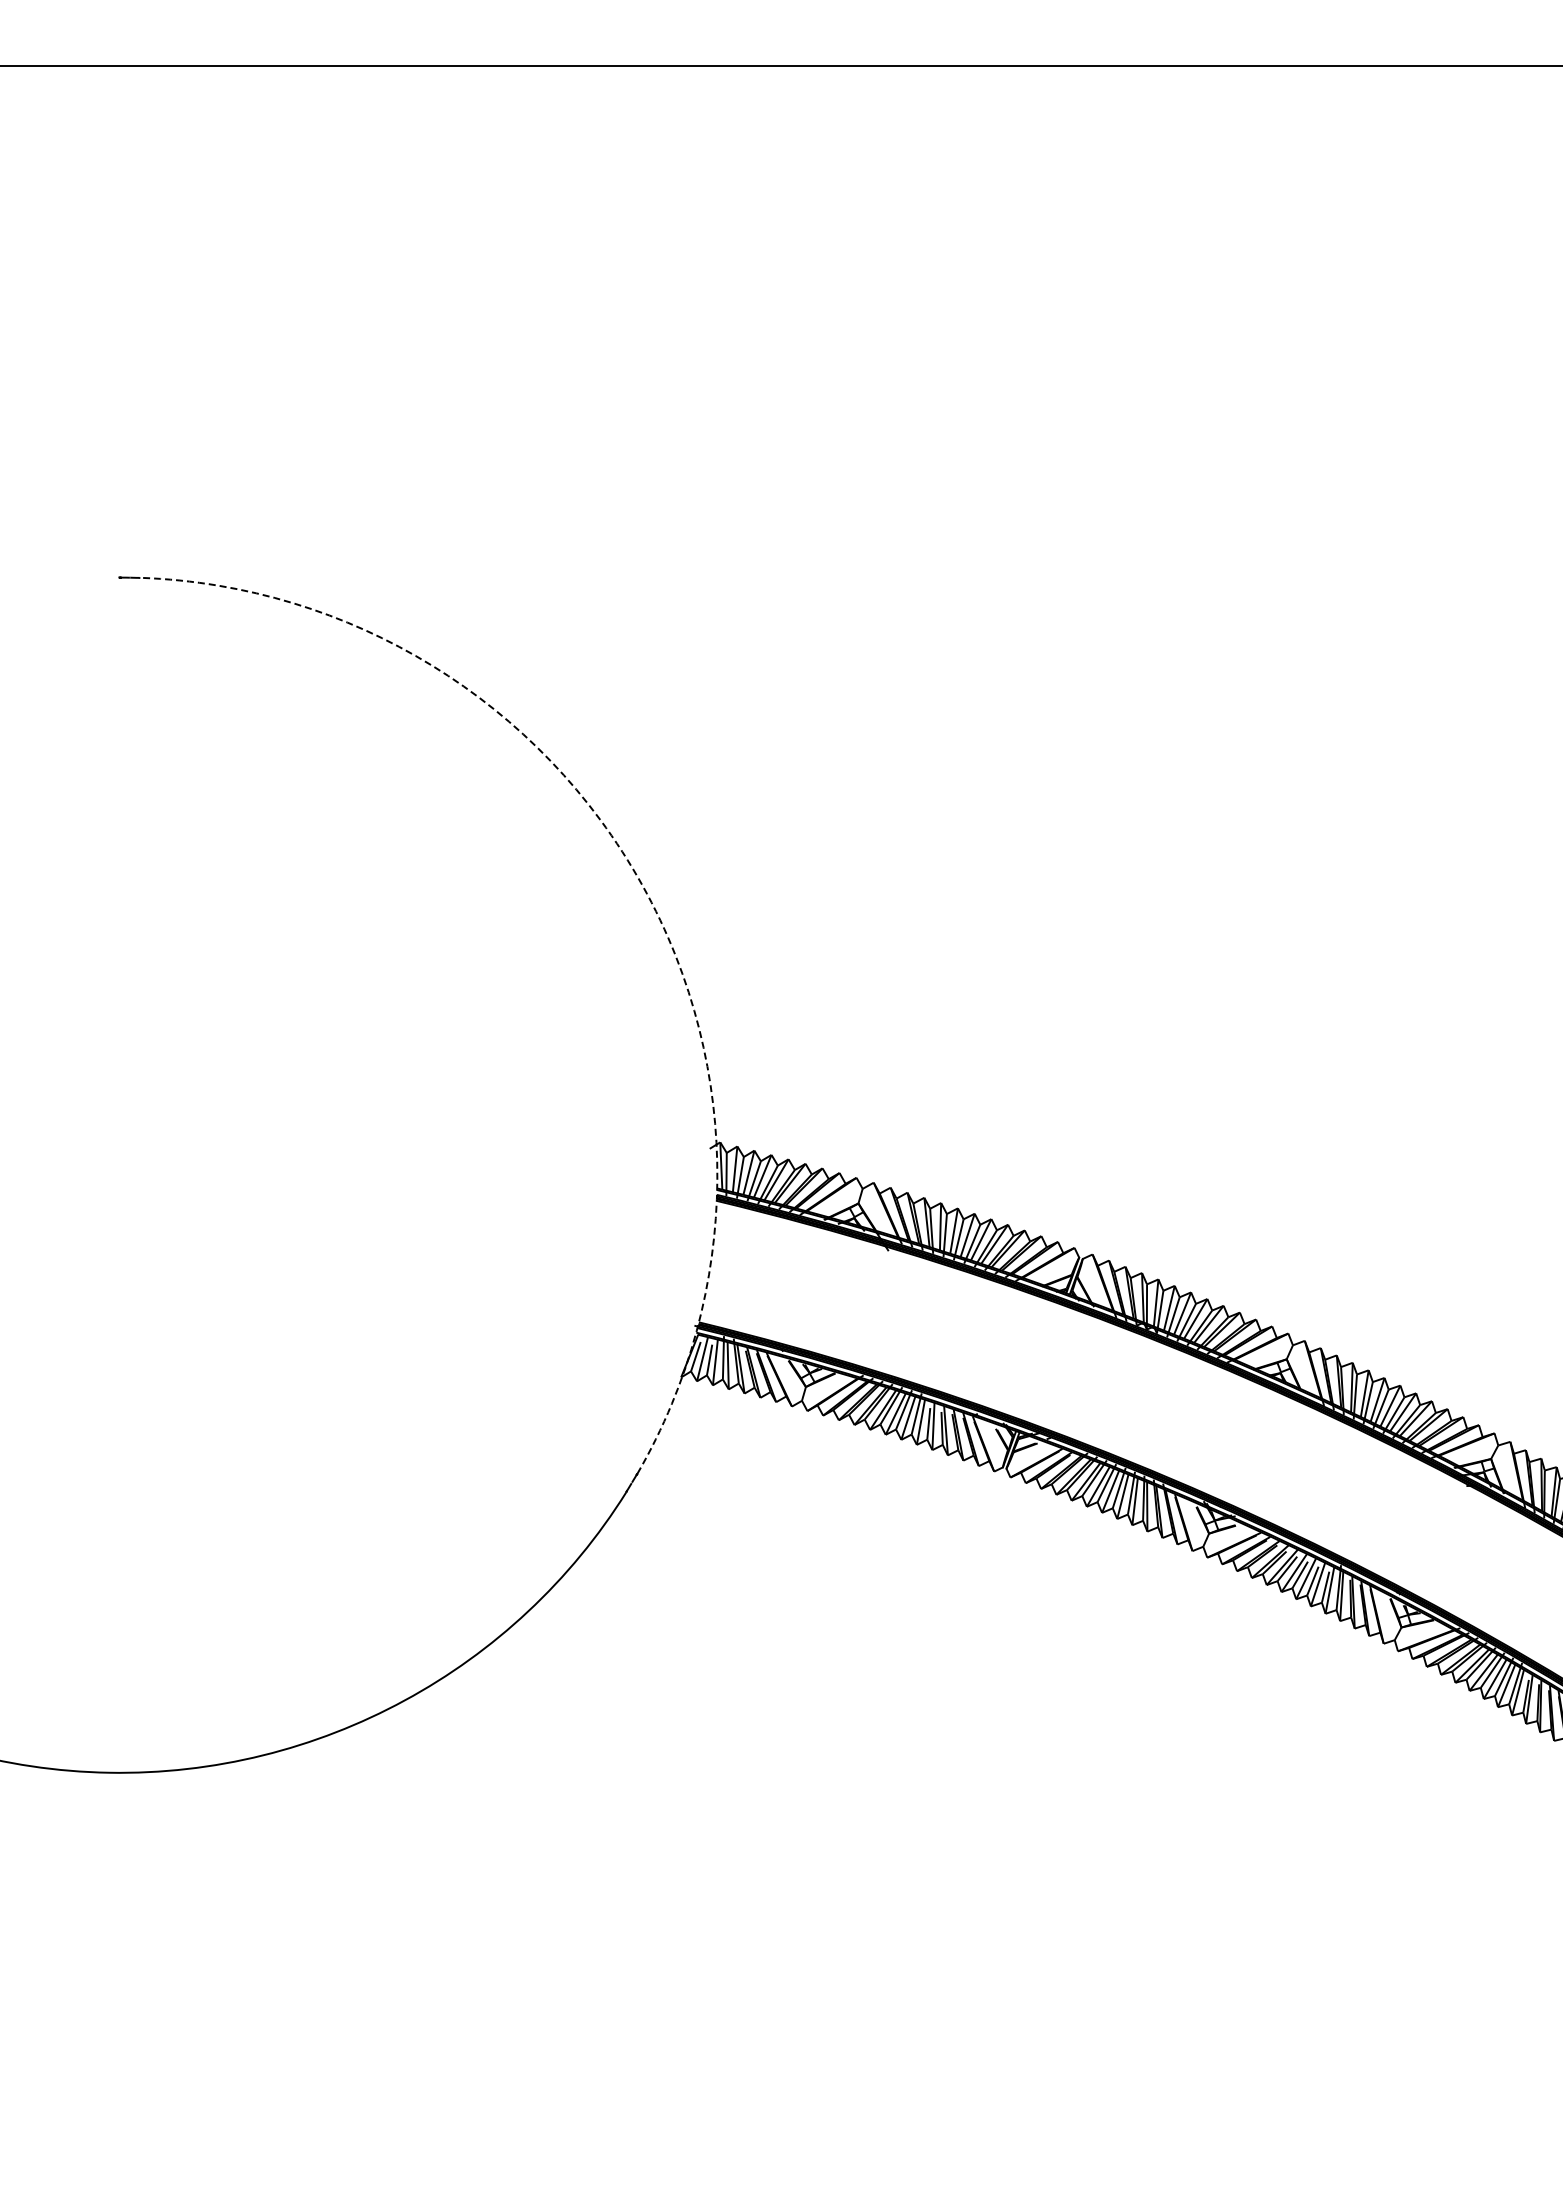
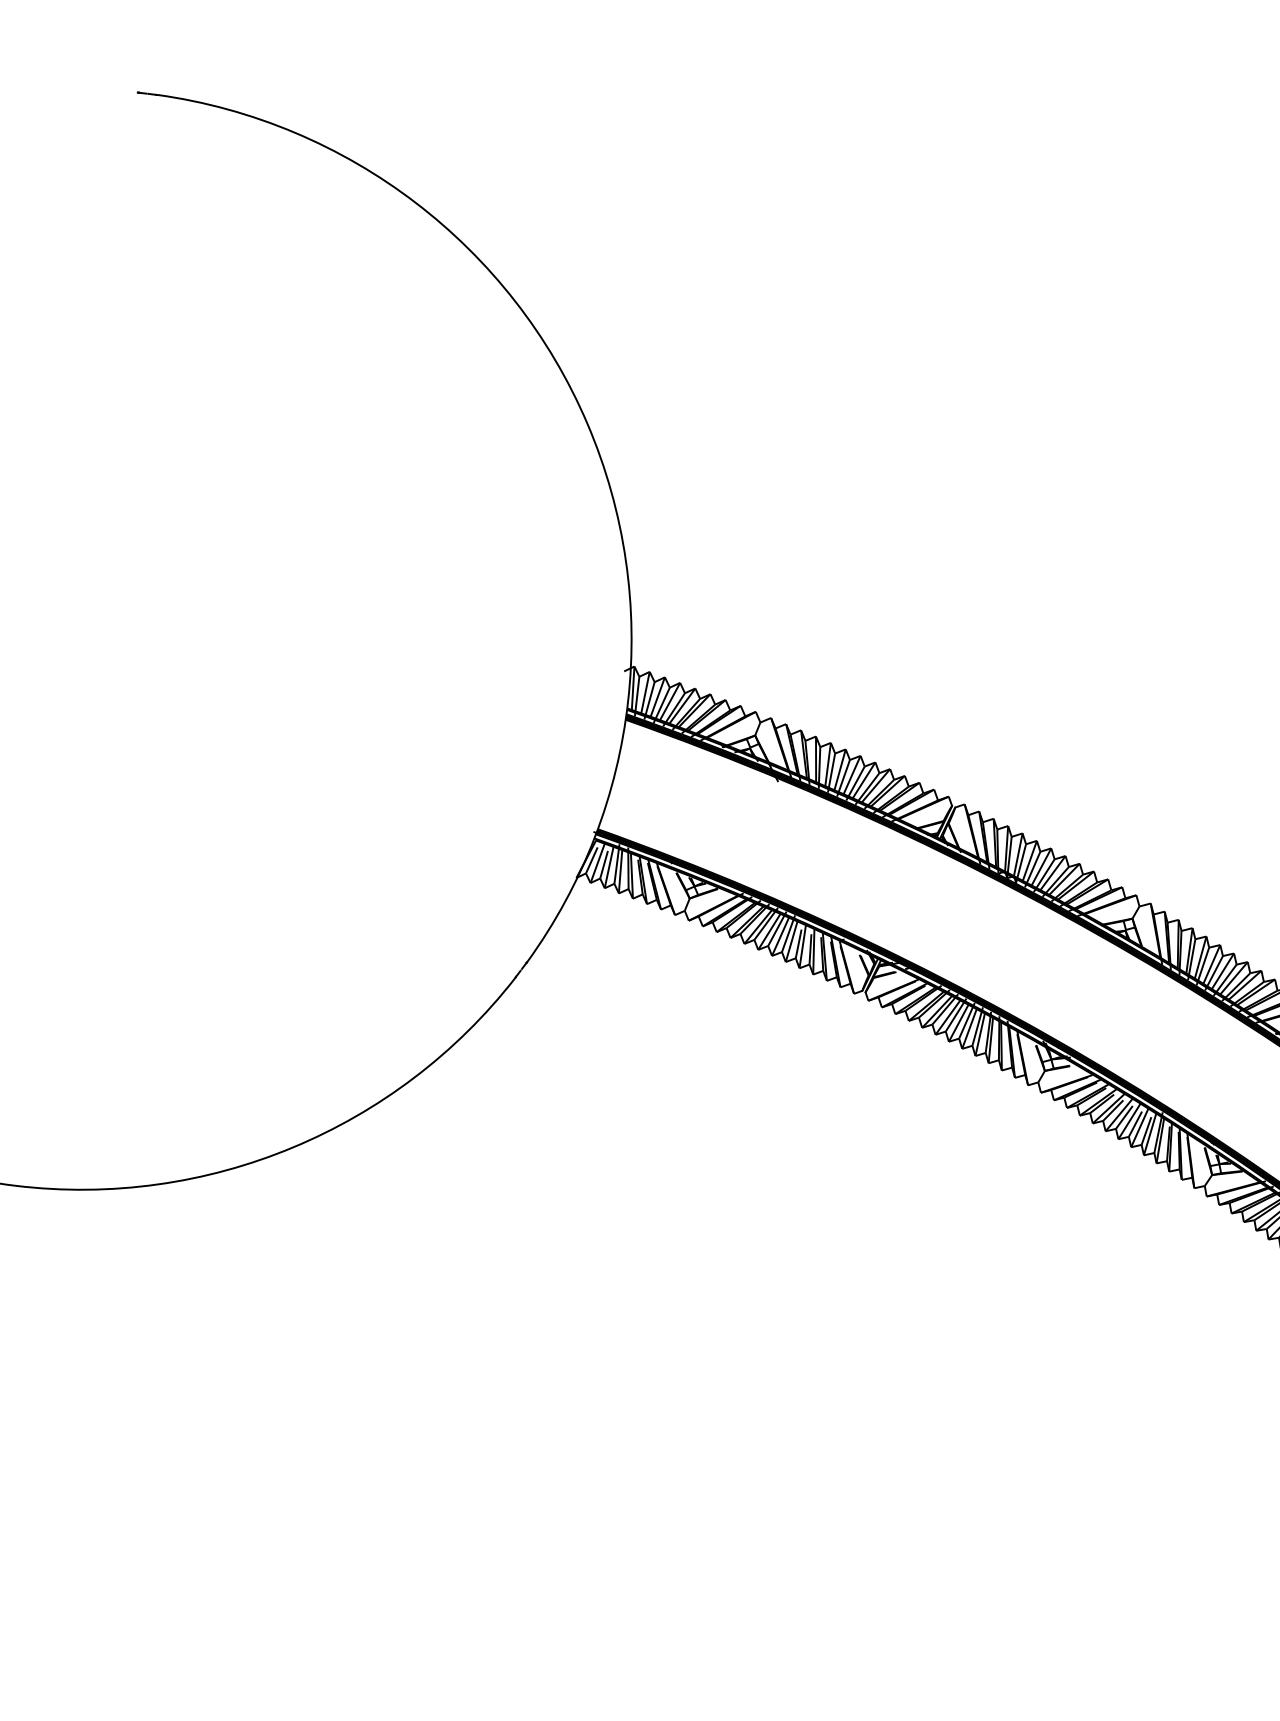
arc: (642, 885) -> (587, 424), dashed -> solid

